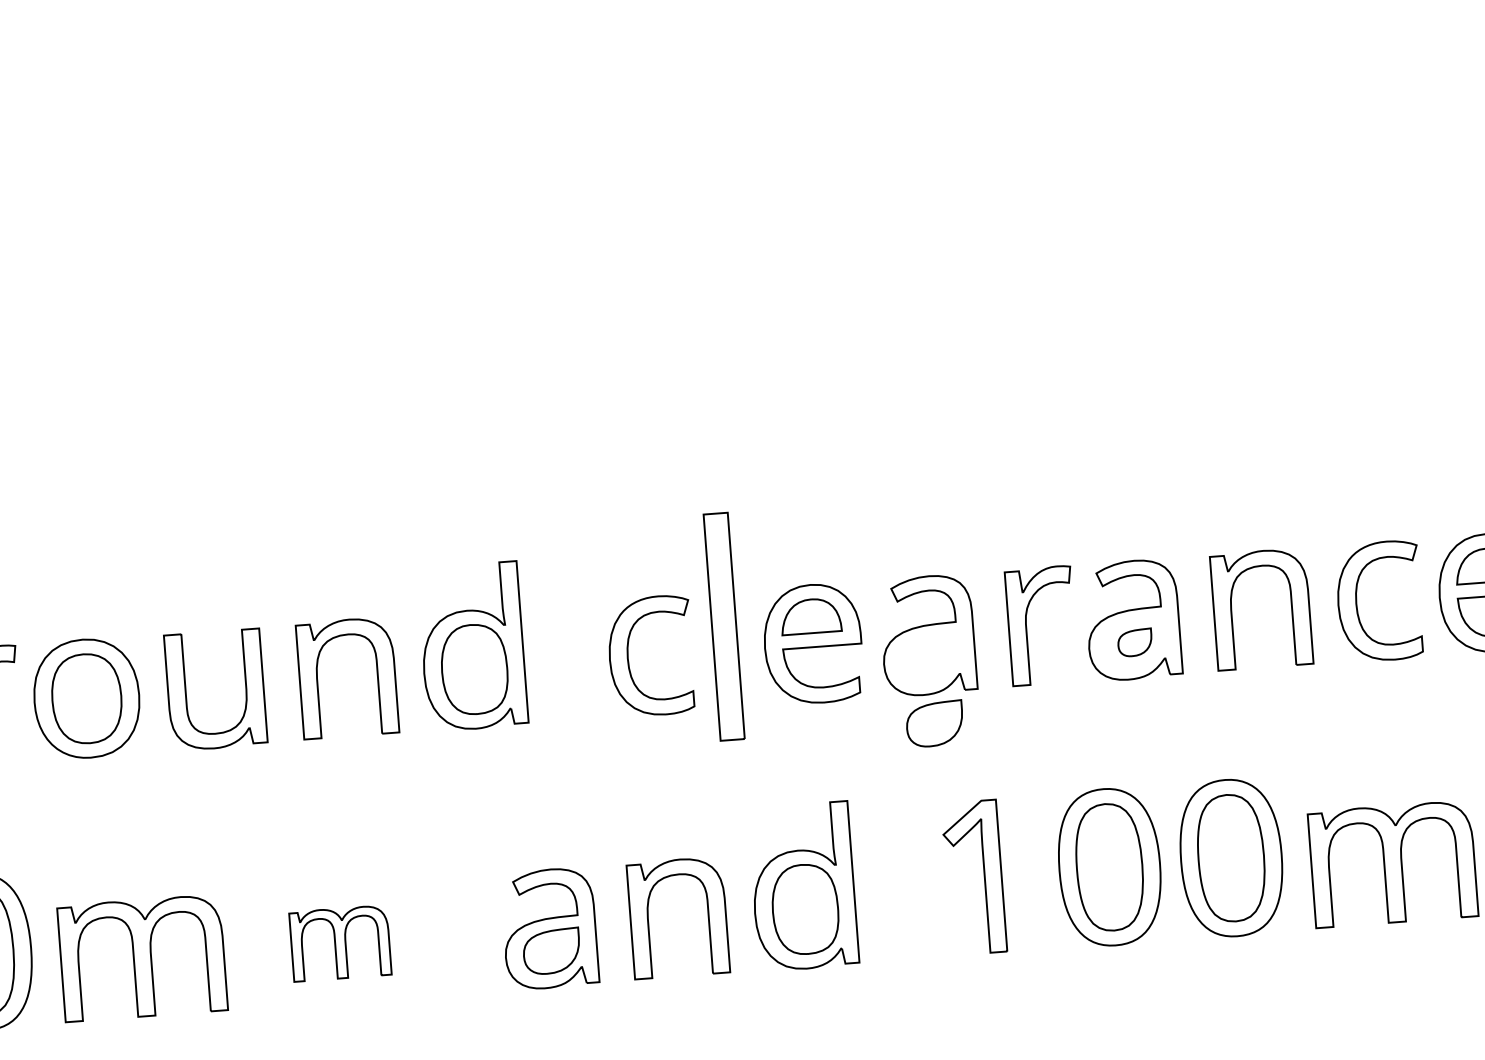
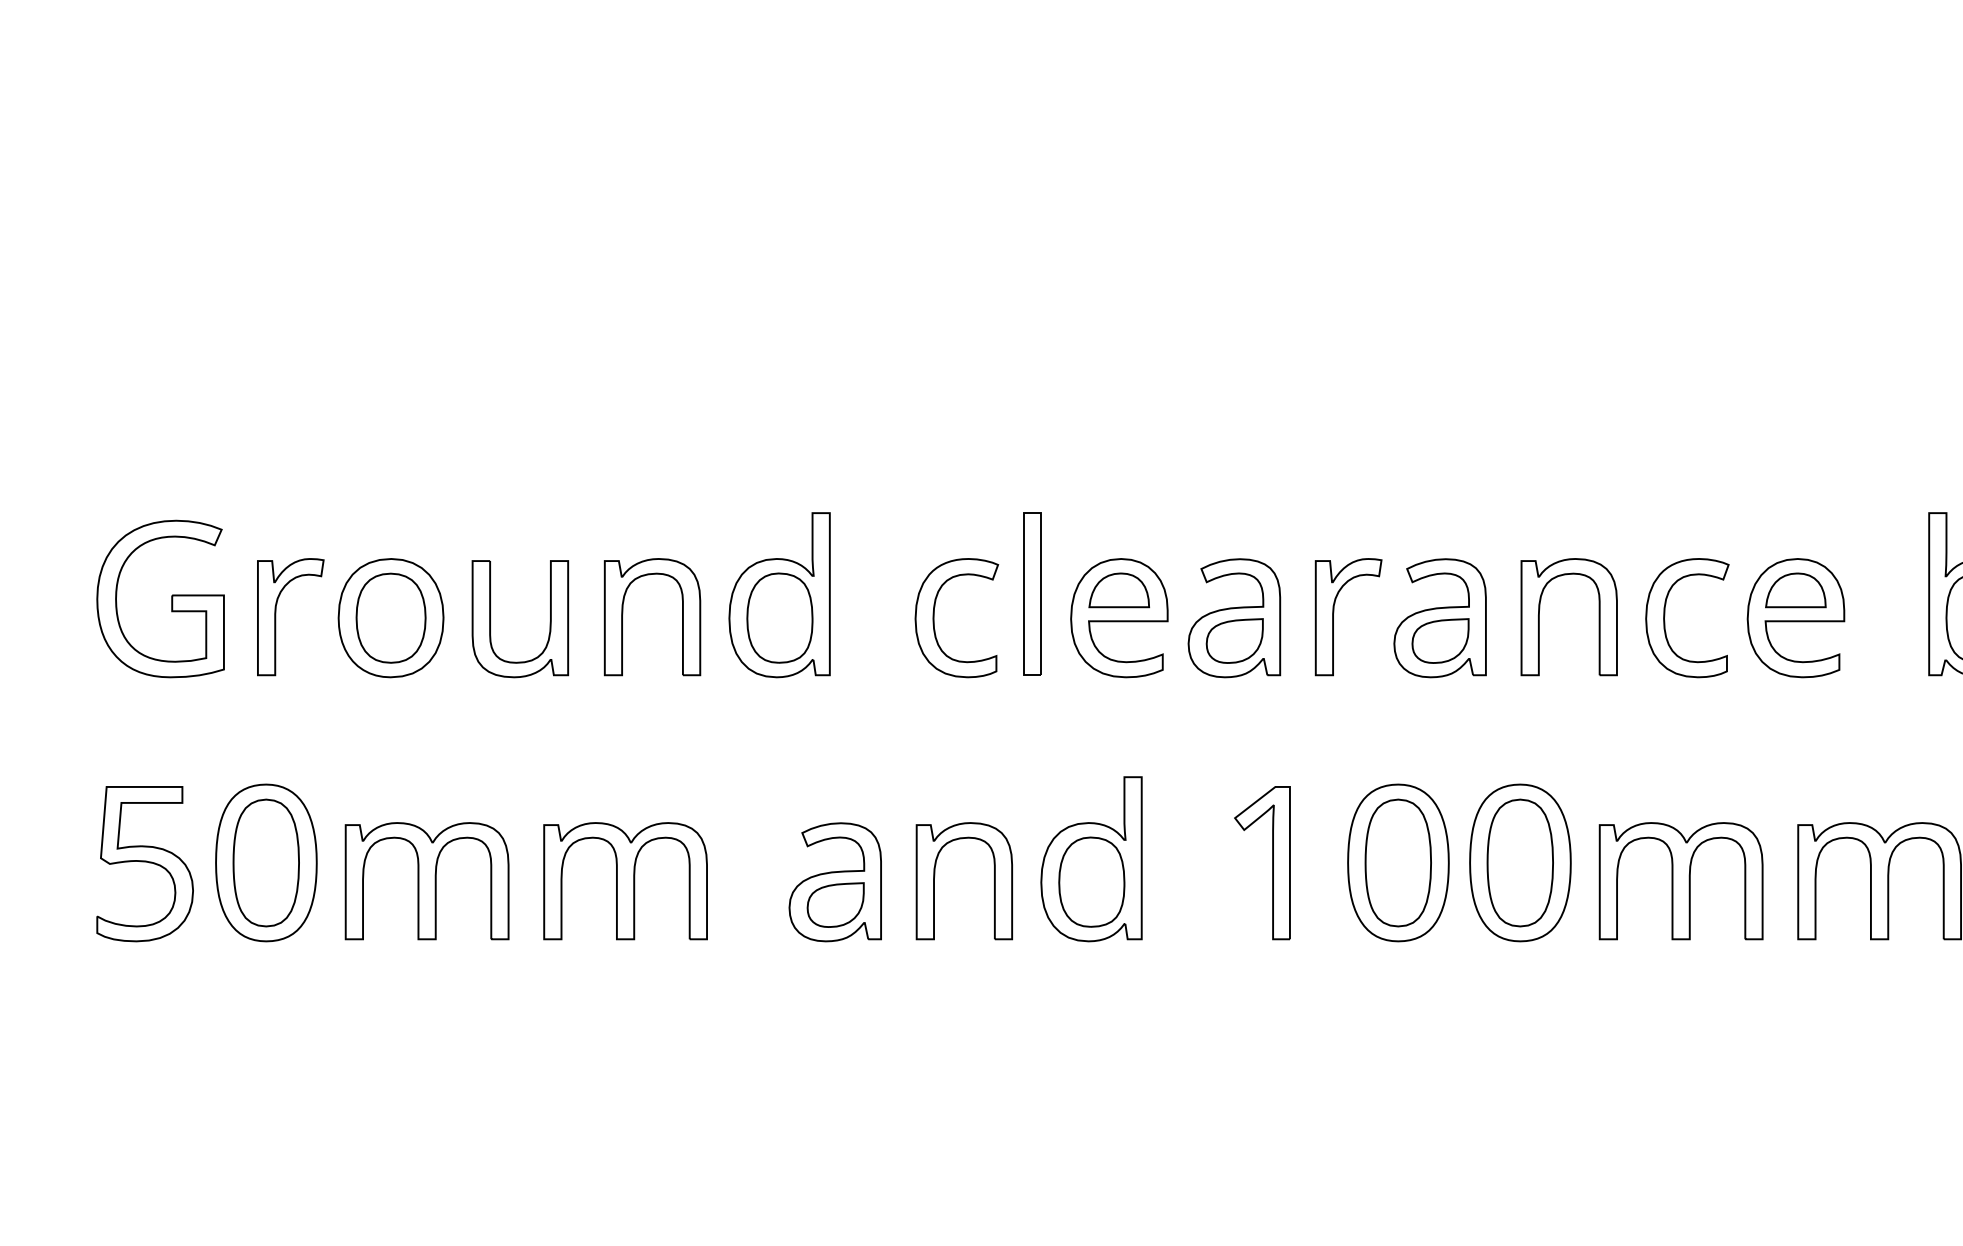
part: (724, 625) -> (1032, 593), size x0.71
part: (1135, 642) -> (1440, 640), size x1.67
part: (934, 723) -> (1234, 640), moved
part: (340, 943) -> (625, 881), size x1.67

